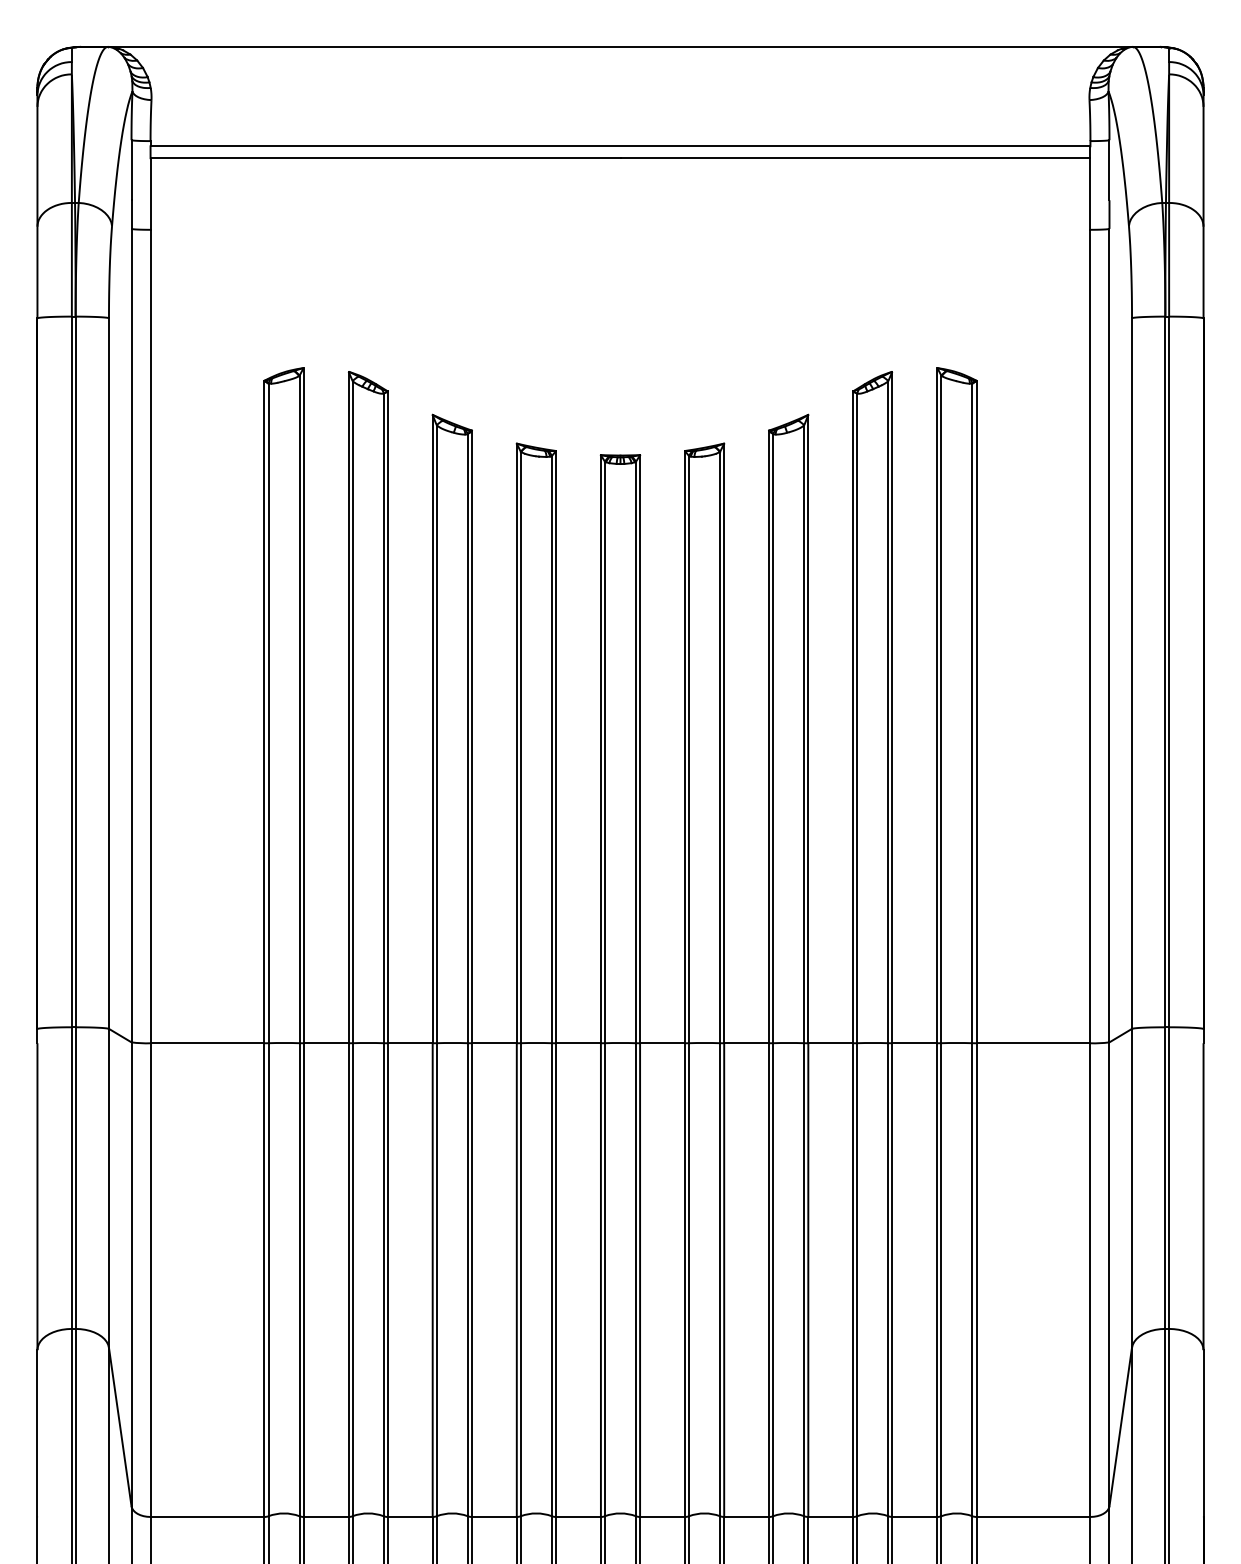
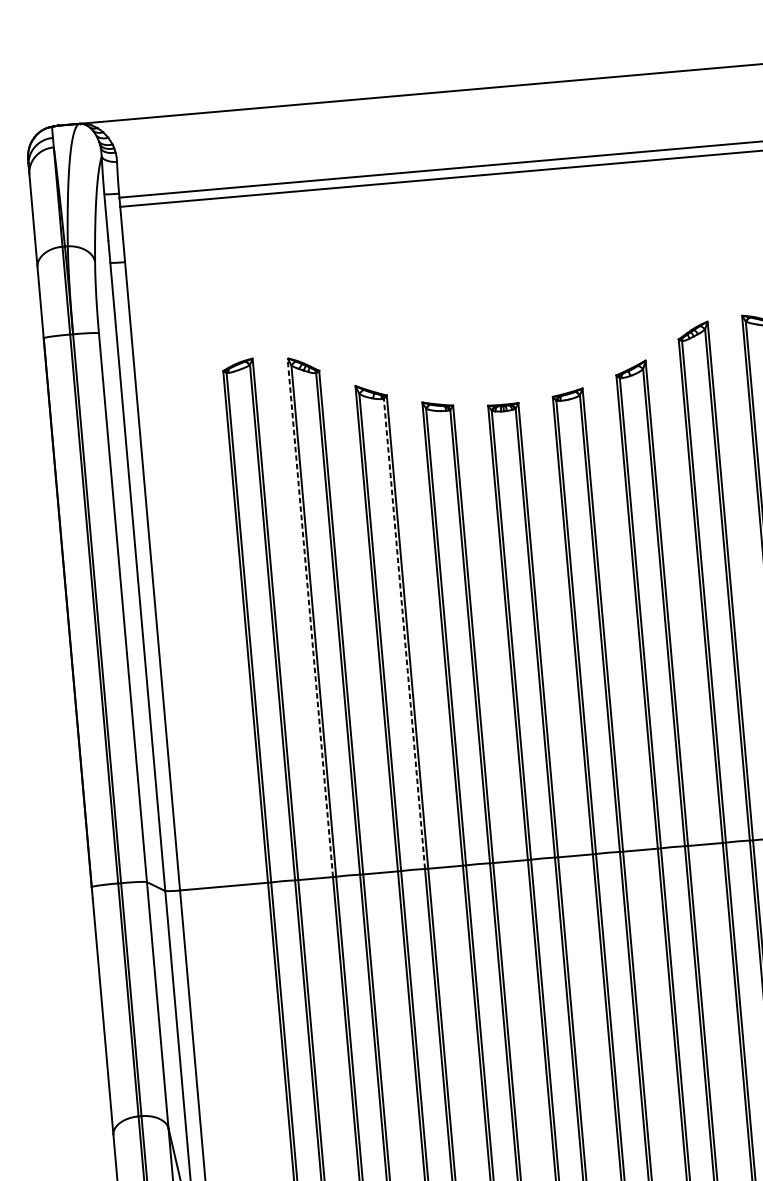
line: (348, 707) -> (310, 617), solid -> dashed
line: (467, 738) -> (404, 633), solid -> dashed

